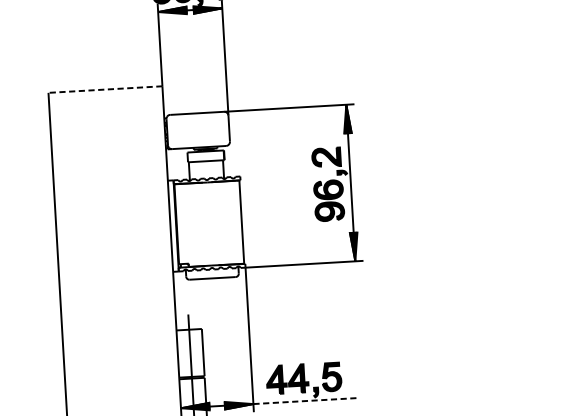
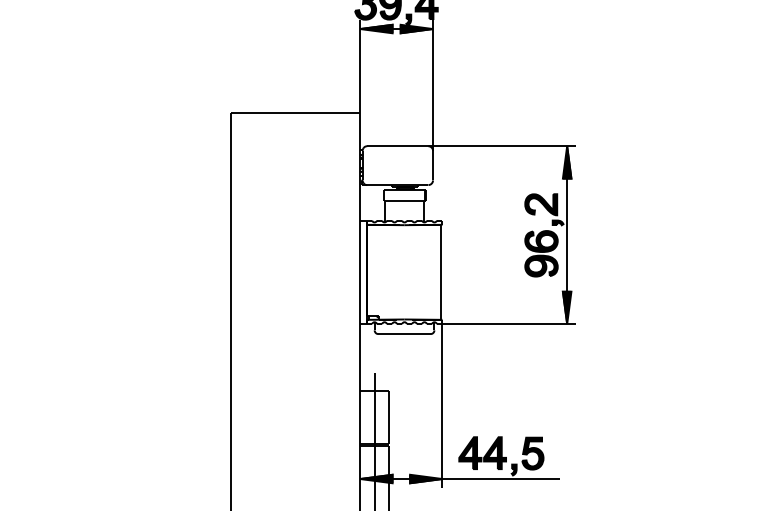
line: (105, 89) -> (295, 113), dashed -> solid
line: (305, 401) -> (501, 479), dashed -> solid

